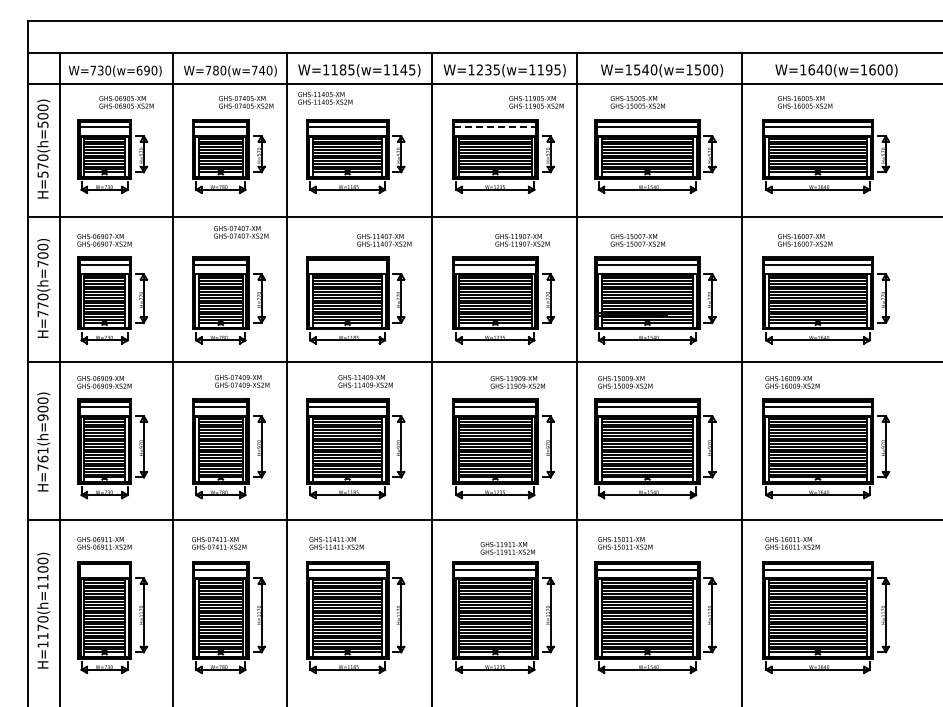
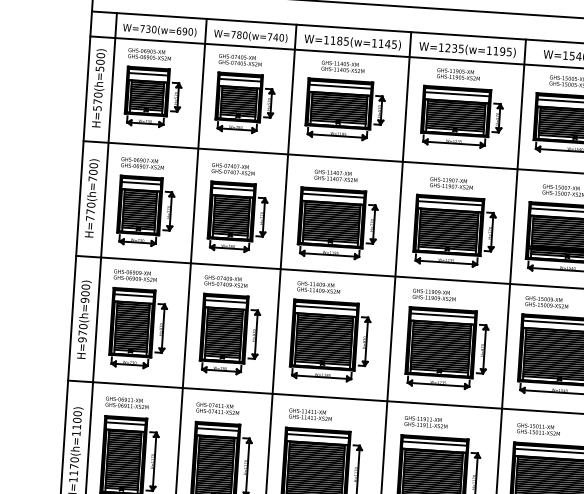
text: (325, 98) -> (343, 67), moved
text: (126, 102) -> (149, 54), moved
text: (246, 102) -> (240, 60), moved
text: (536, 102) -> (458, 74), moved
line: (495, 127) -> (457, 94), dashed -> solid
text: (241, 232) -> (233, 169), moved
text: (384, 240) -> (336, 176), moved
text: (522, 240) -> (451, 183), moved
line: (347, 265) -> (333, 195), added
text: (242, 381) -> (226, 281), moved
text: (365, 381) -> (318, 287), moved
text: (517, 382) -> (434, 295), moved
text: (42, 458) -> (82, 332), H=761(h=900) -> H=970(h=900)
text: (507, 548) -> (425, 422), moved
line: (104, 569) -> (125, 423), added

